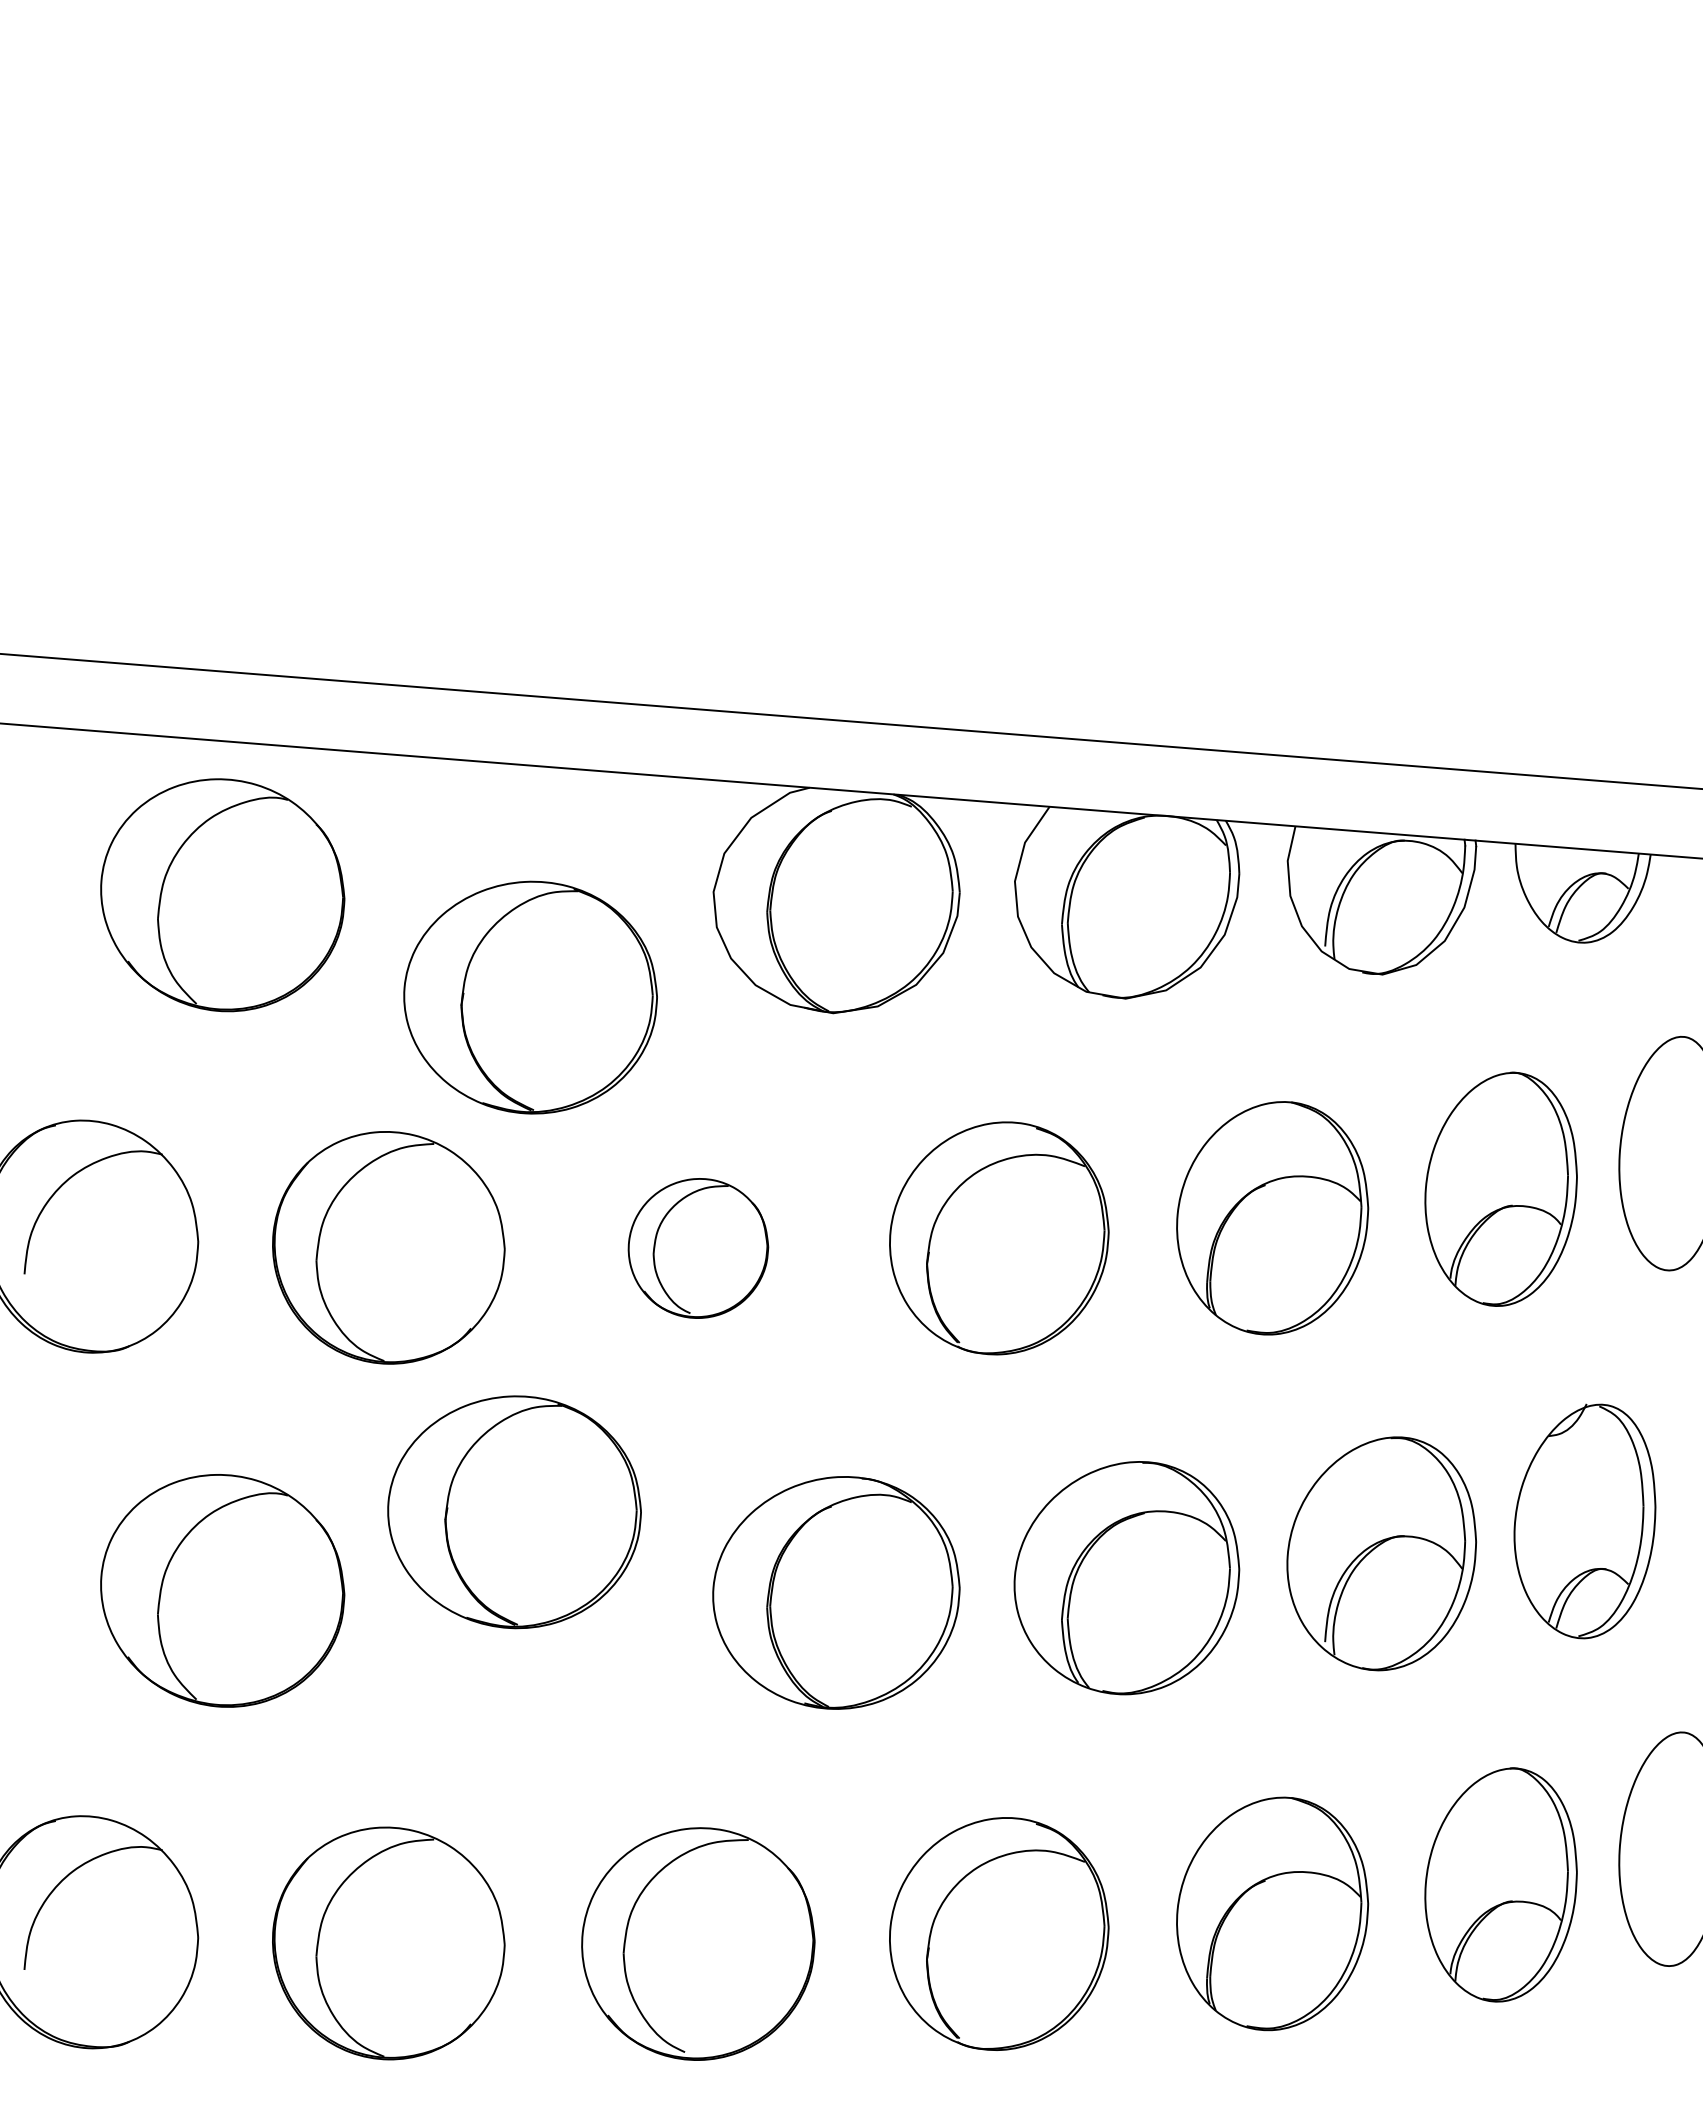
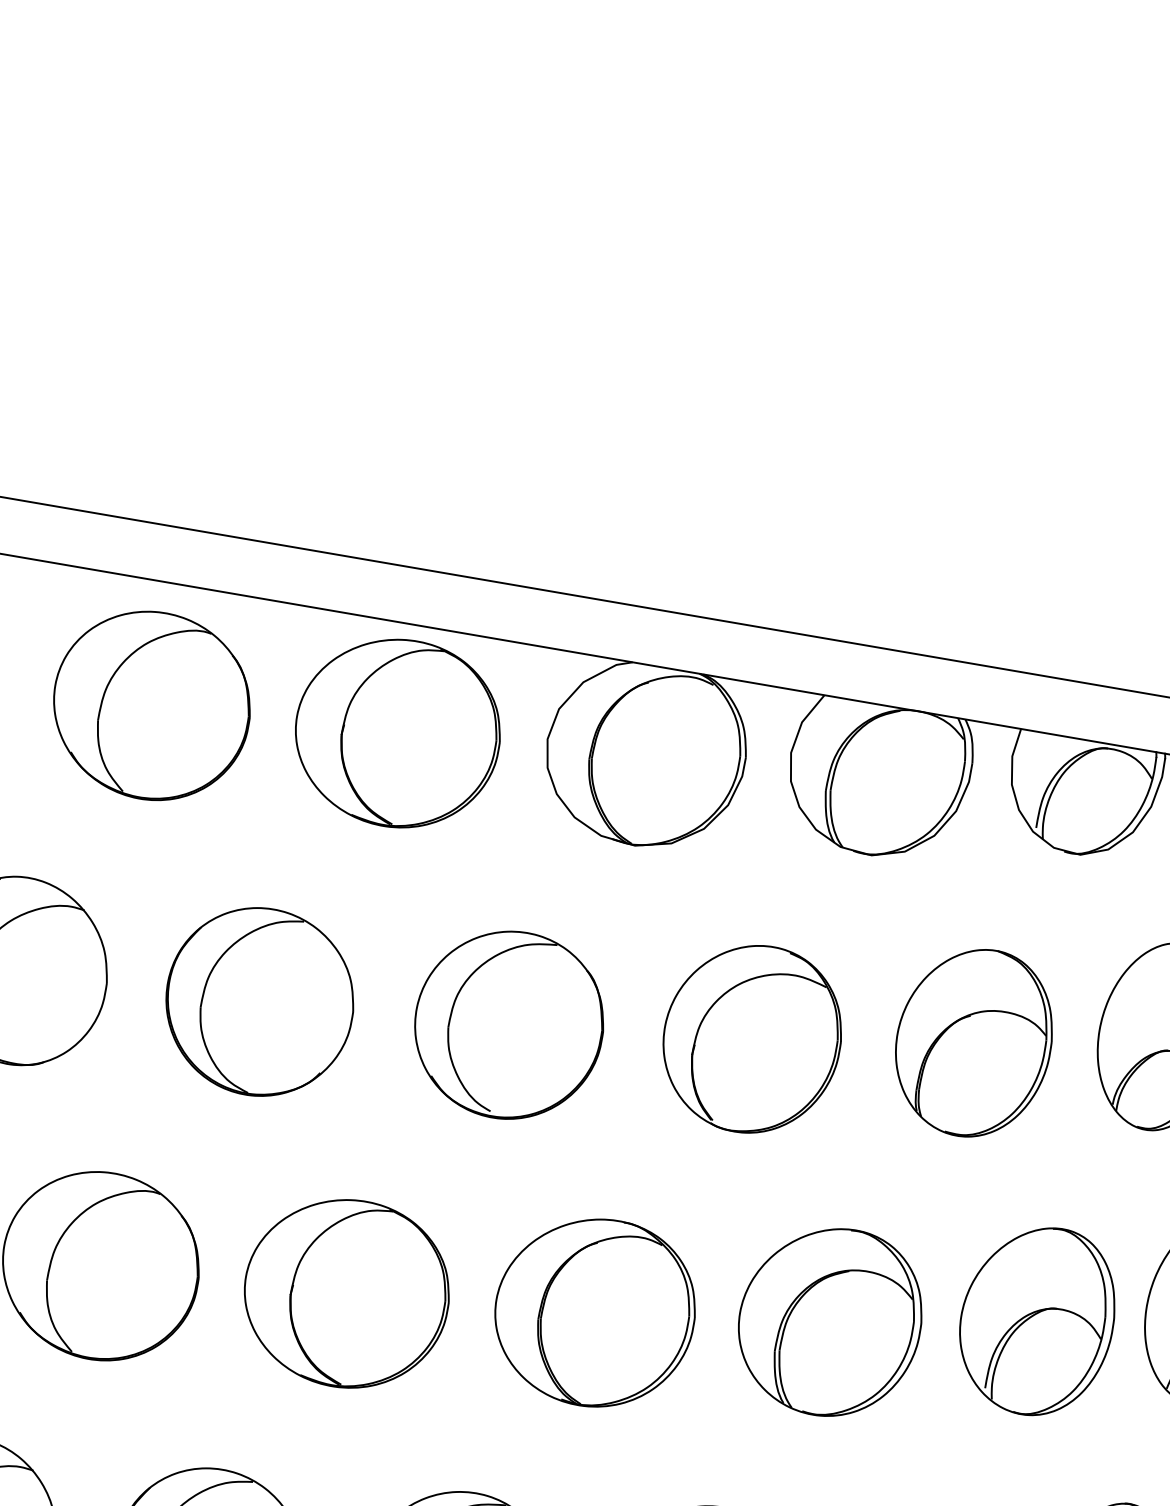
part: (530, 997) -> (397, 733), moved
part: (698, 1248) -> (509, 1025), size x1.67
part: (514, 1512) -> (346, 1293), moved

